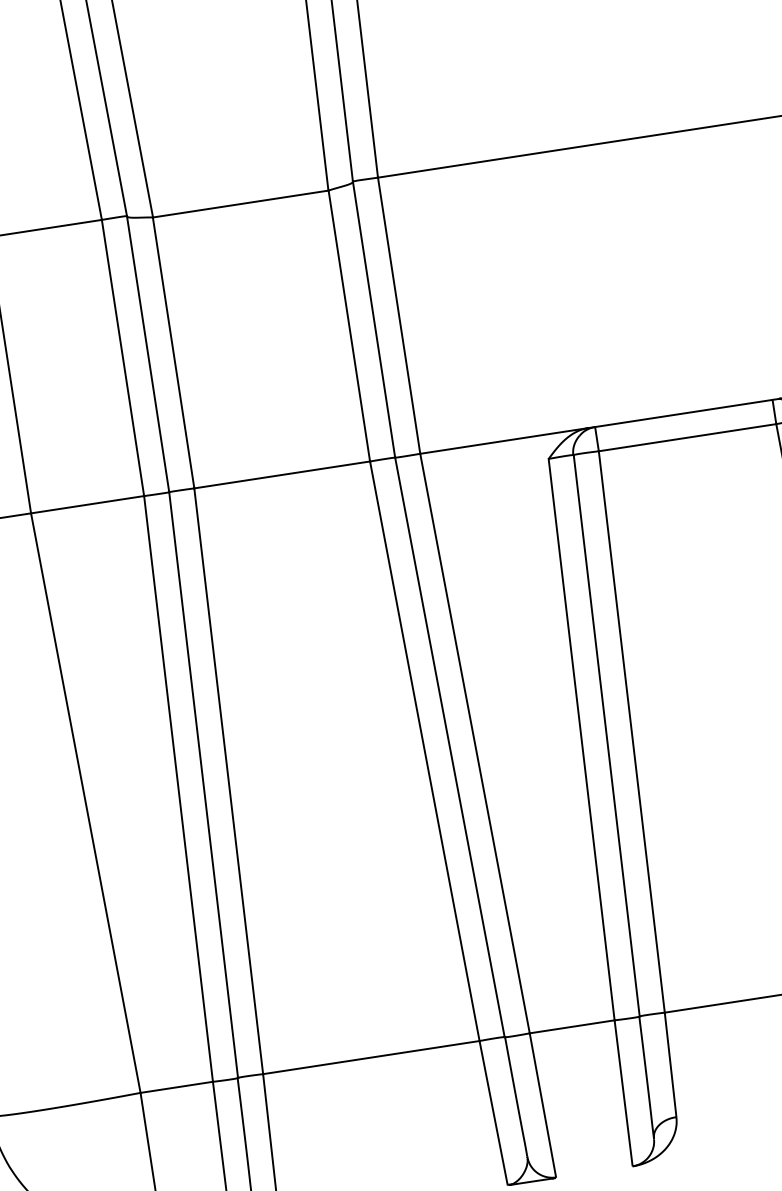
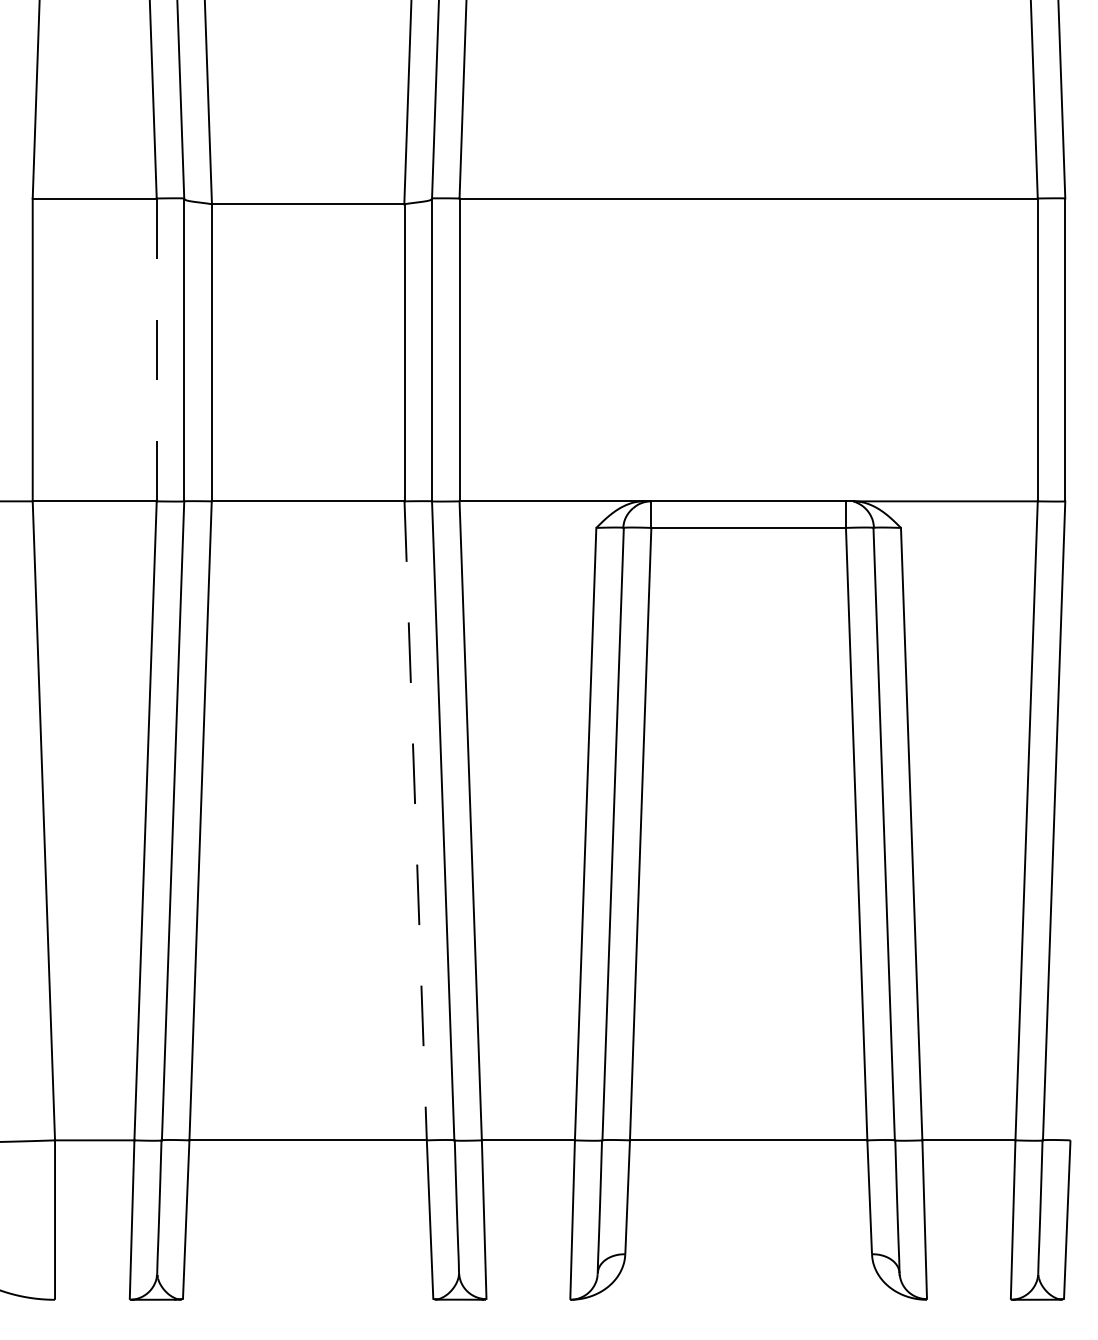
line: (122, 357) -> (156, 349), solid -> dashed
line: (424, 750) -> (415, 820), solid -> dashed

